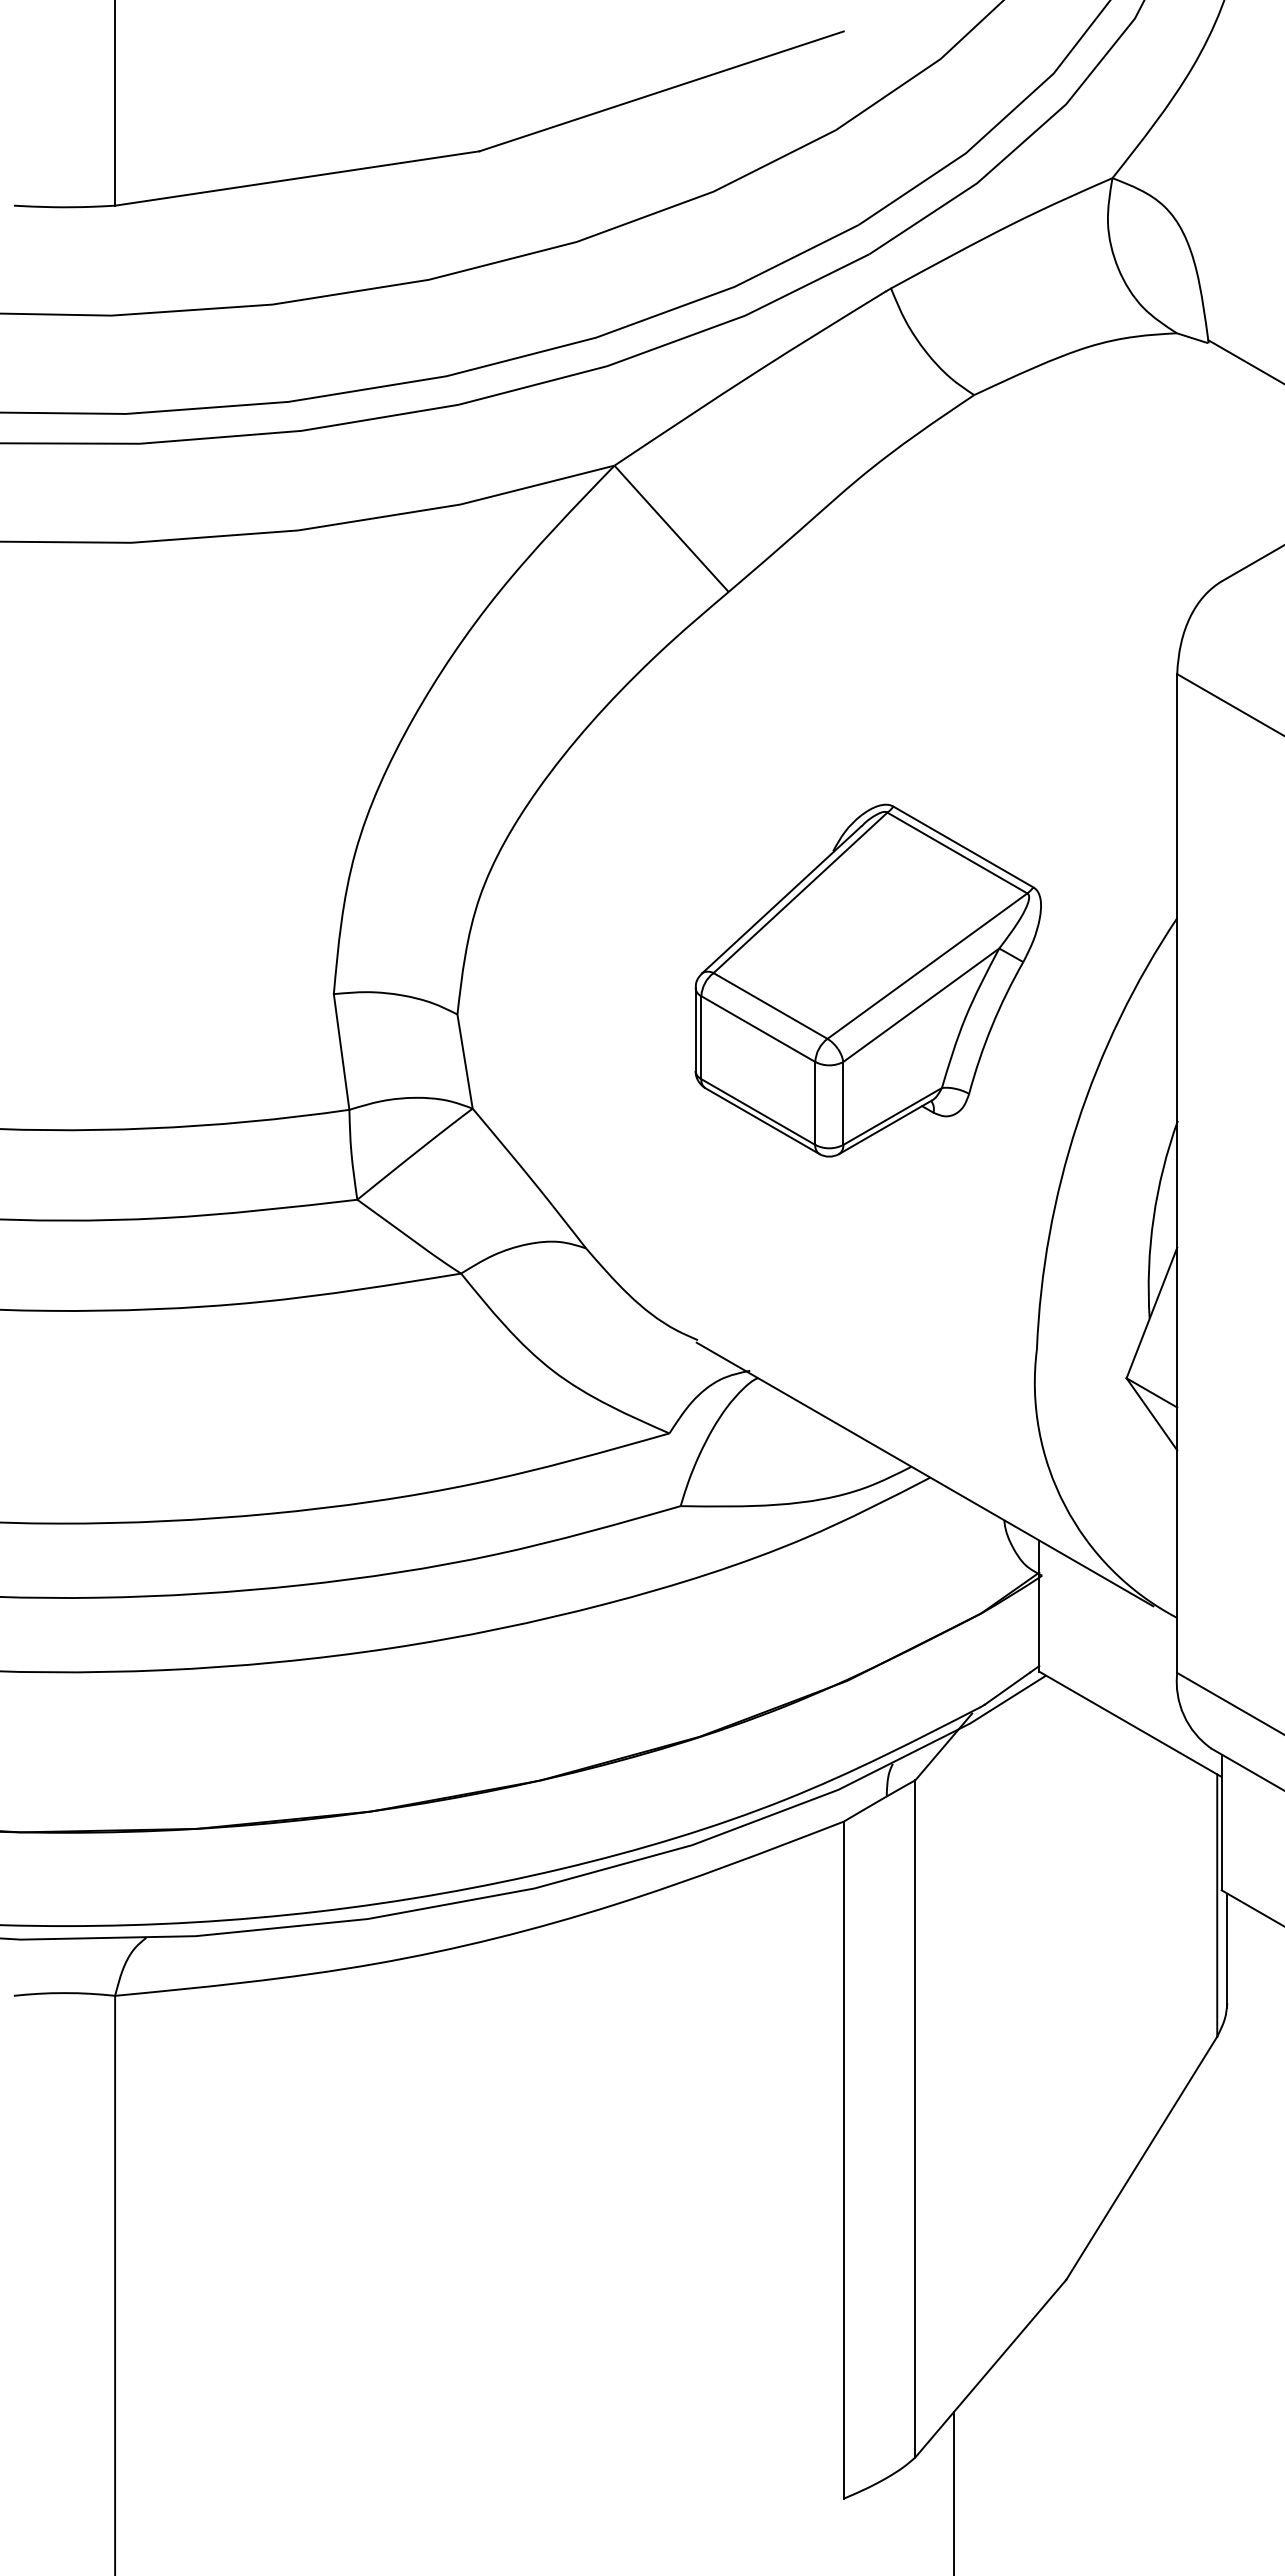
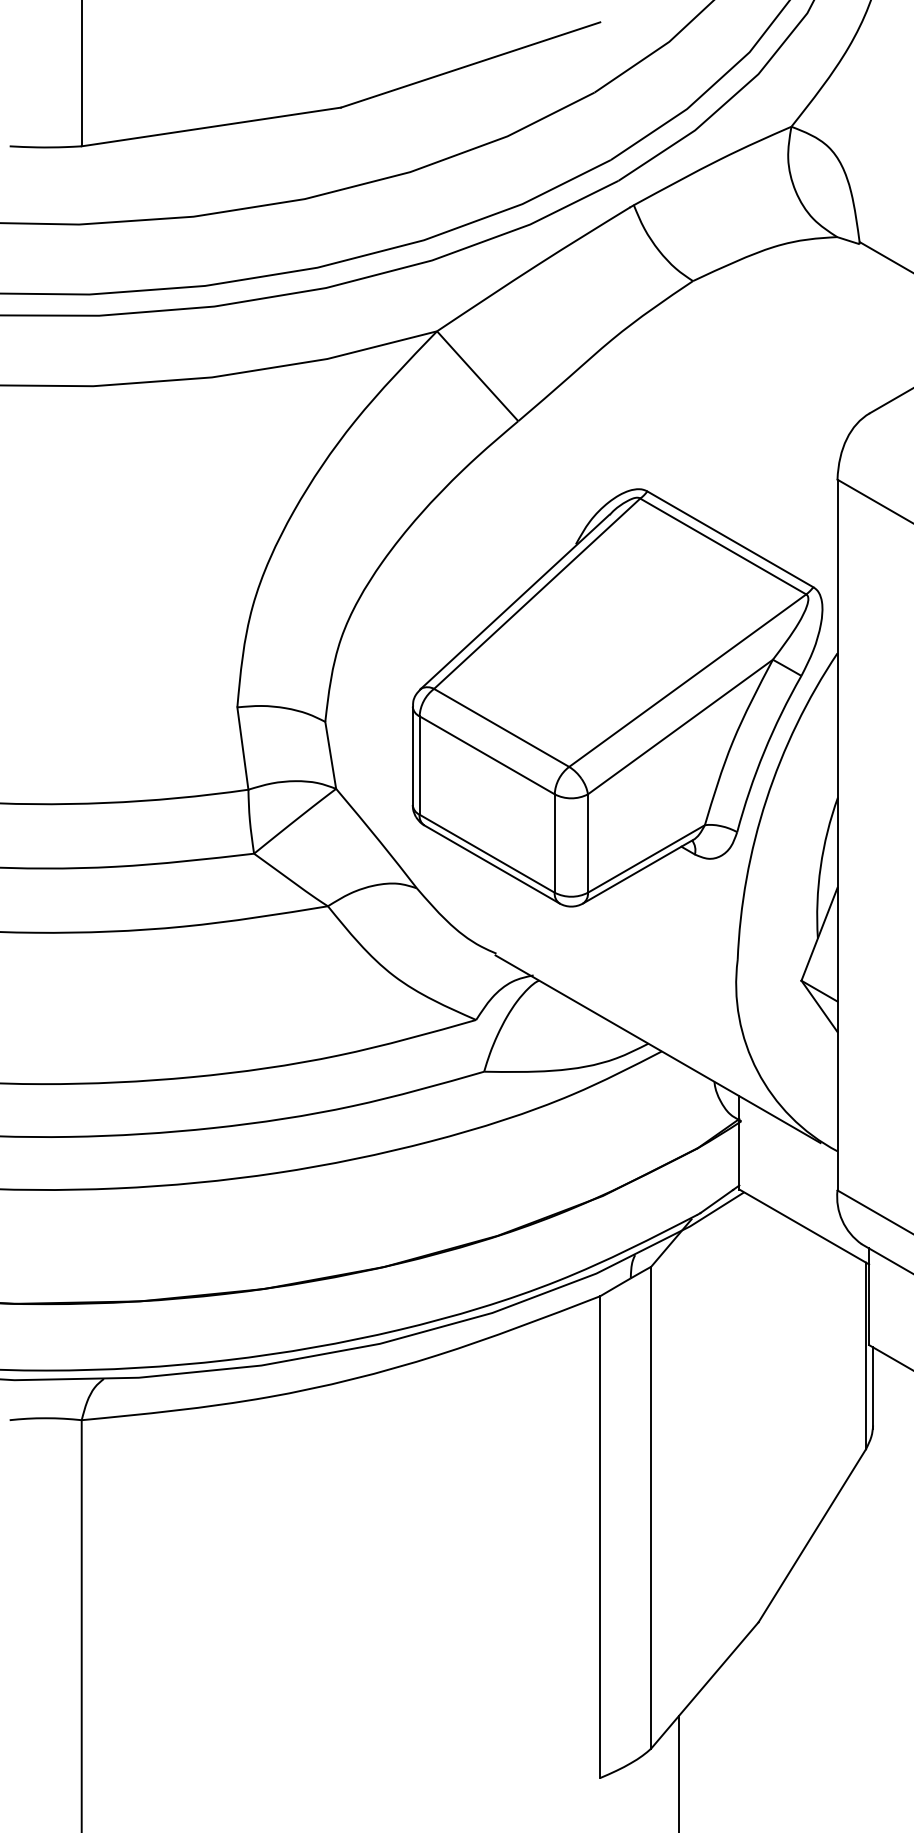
part: (868, 980) -> (617, 697), size x1.67

